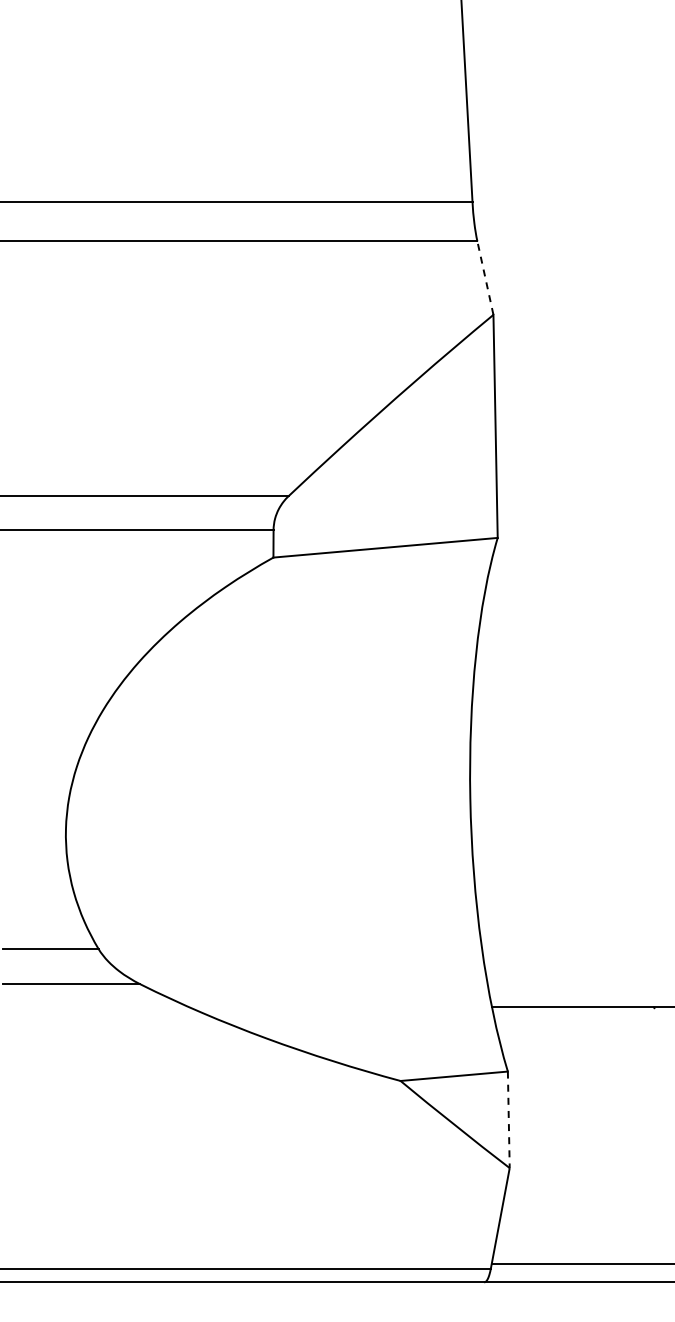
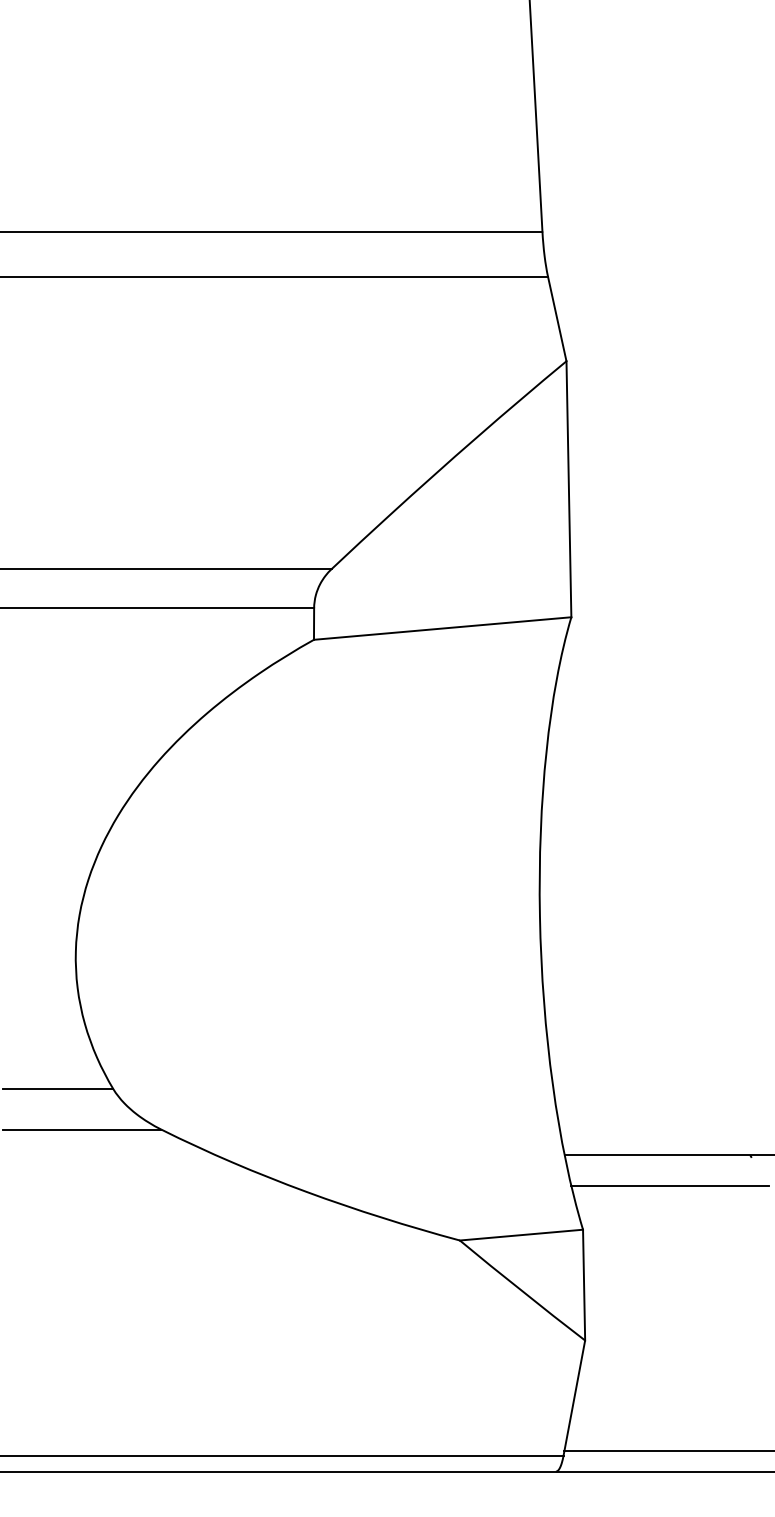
line: (485, 278) -> (557, 319), dashed -> solid
line: (583, 1033) -> (669, 1186), added
line: (508, 1120) -> (583, 1285), dashed -> solid

